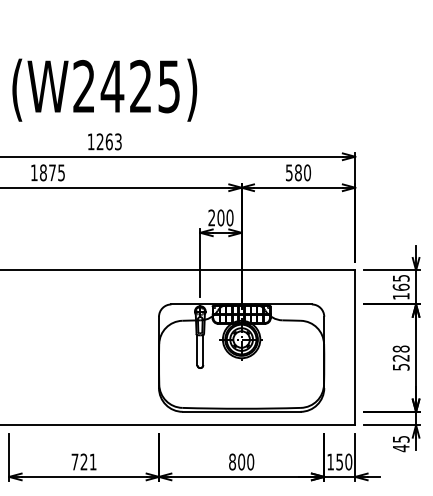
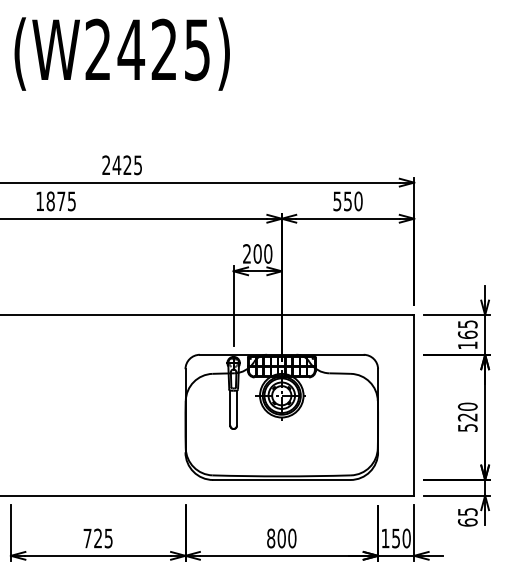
text: (104, 89) -> (121, 53), moved
text: (104, 142) -> (122, 165), 1263 -> 2425
text: (298, 172) -> (347, 201), 580 -> 550
text: (400, 348) -> (467, 406), 528 -> 520
text: (400, 448) -> (467, 522), 45 -> 65
text: (92, 462) -> (108, 538), 721 -> 725

